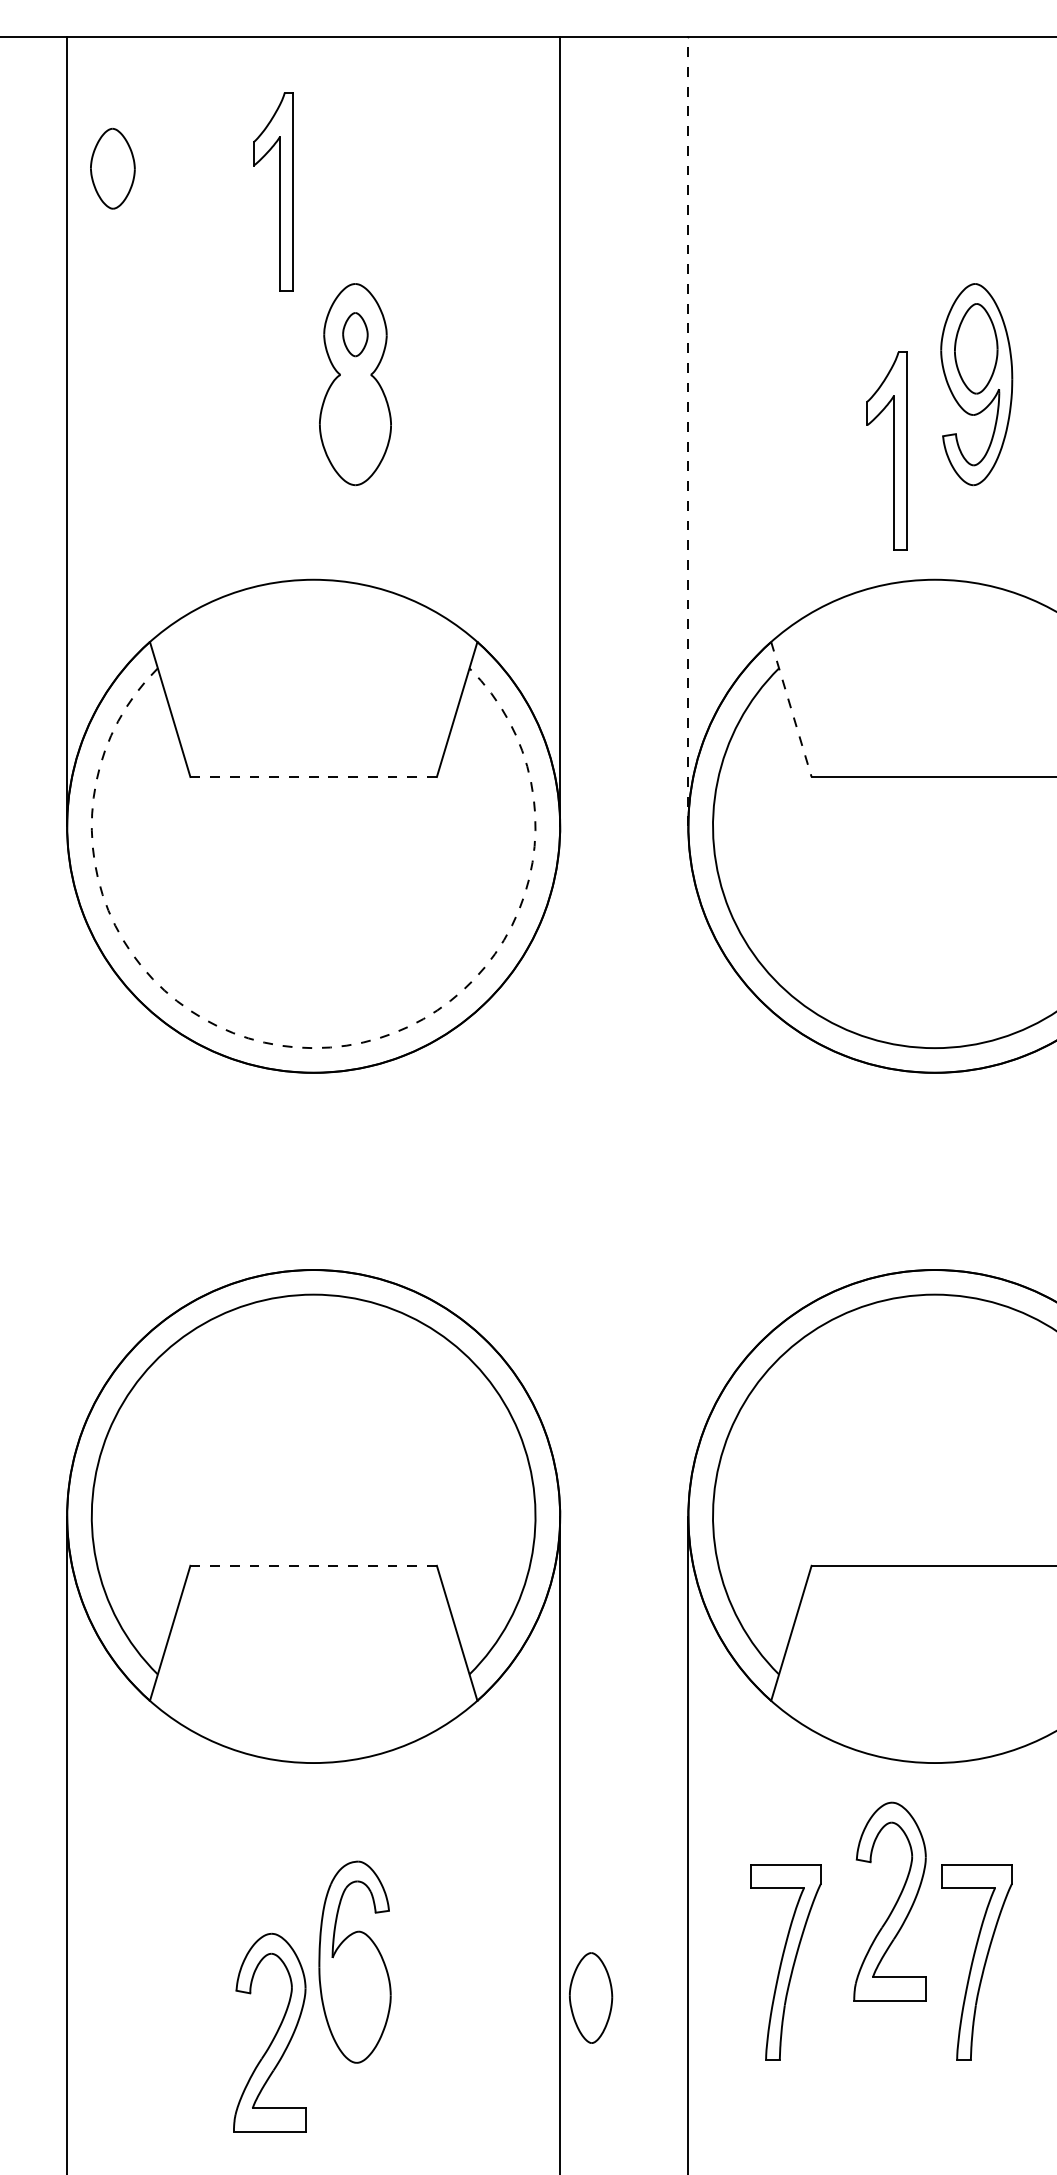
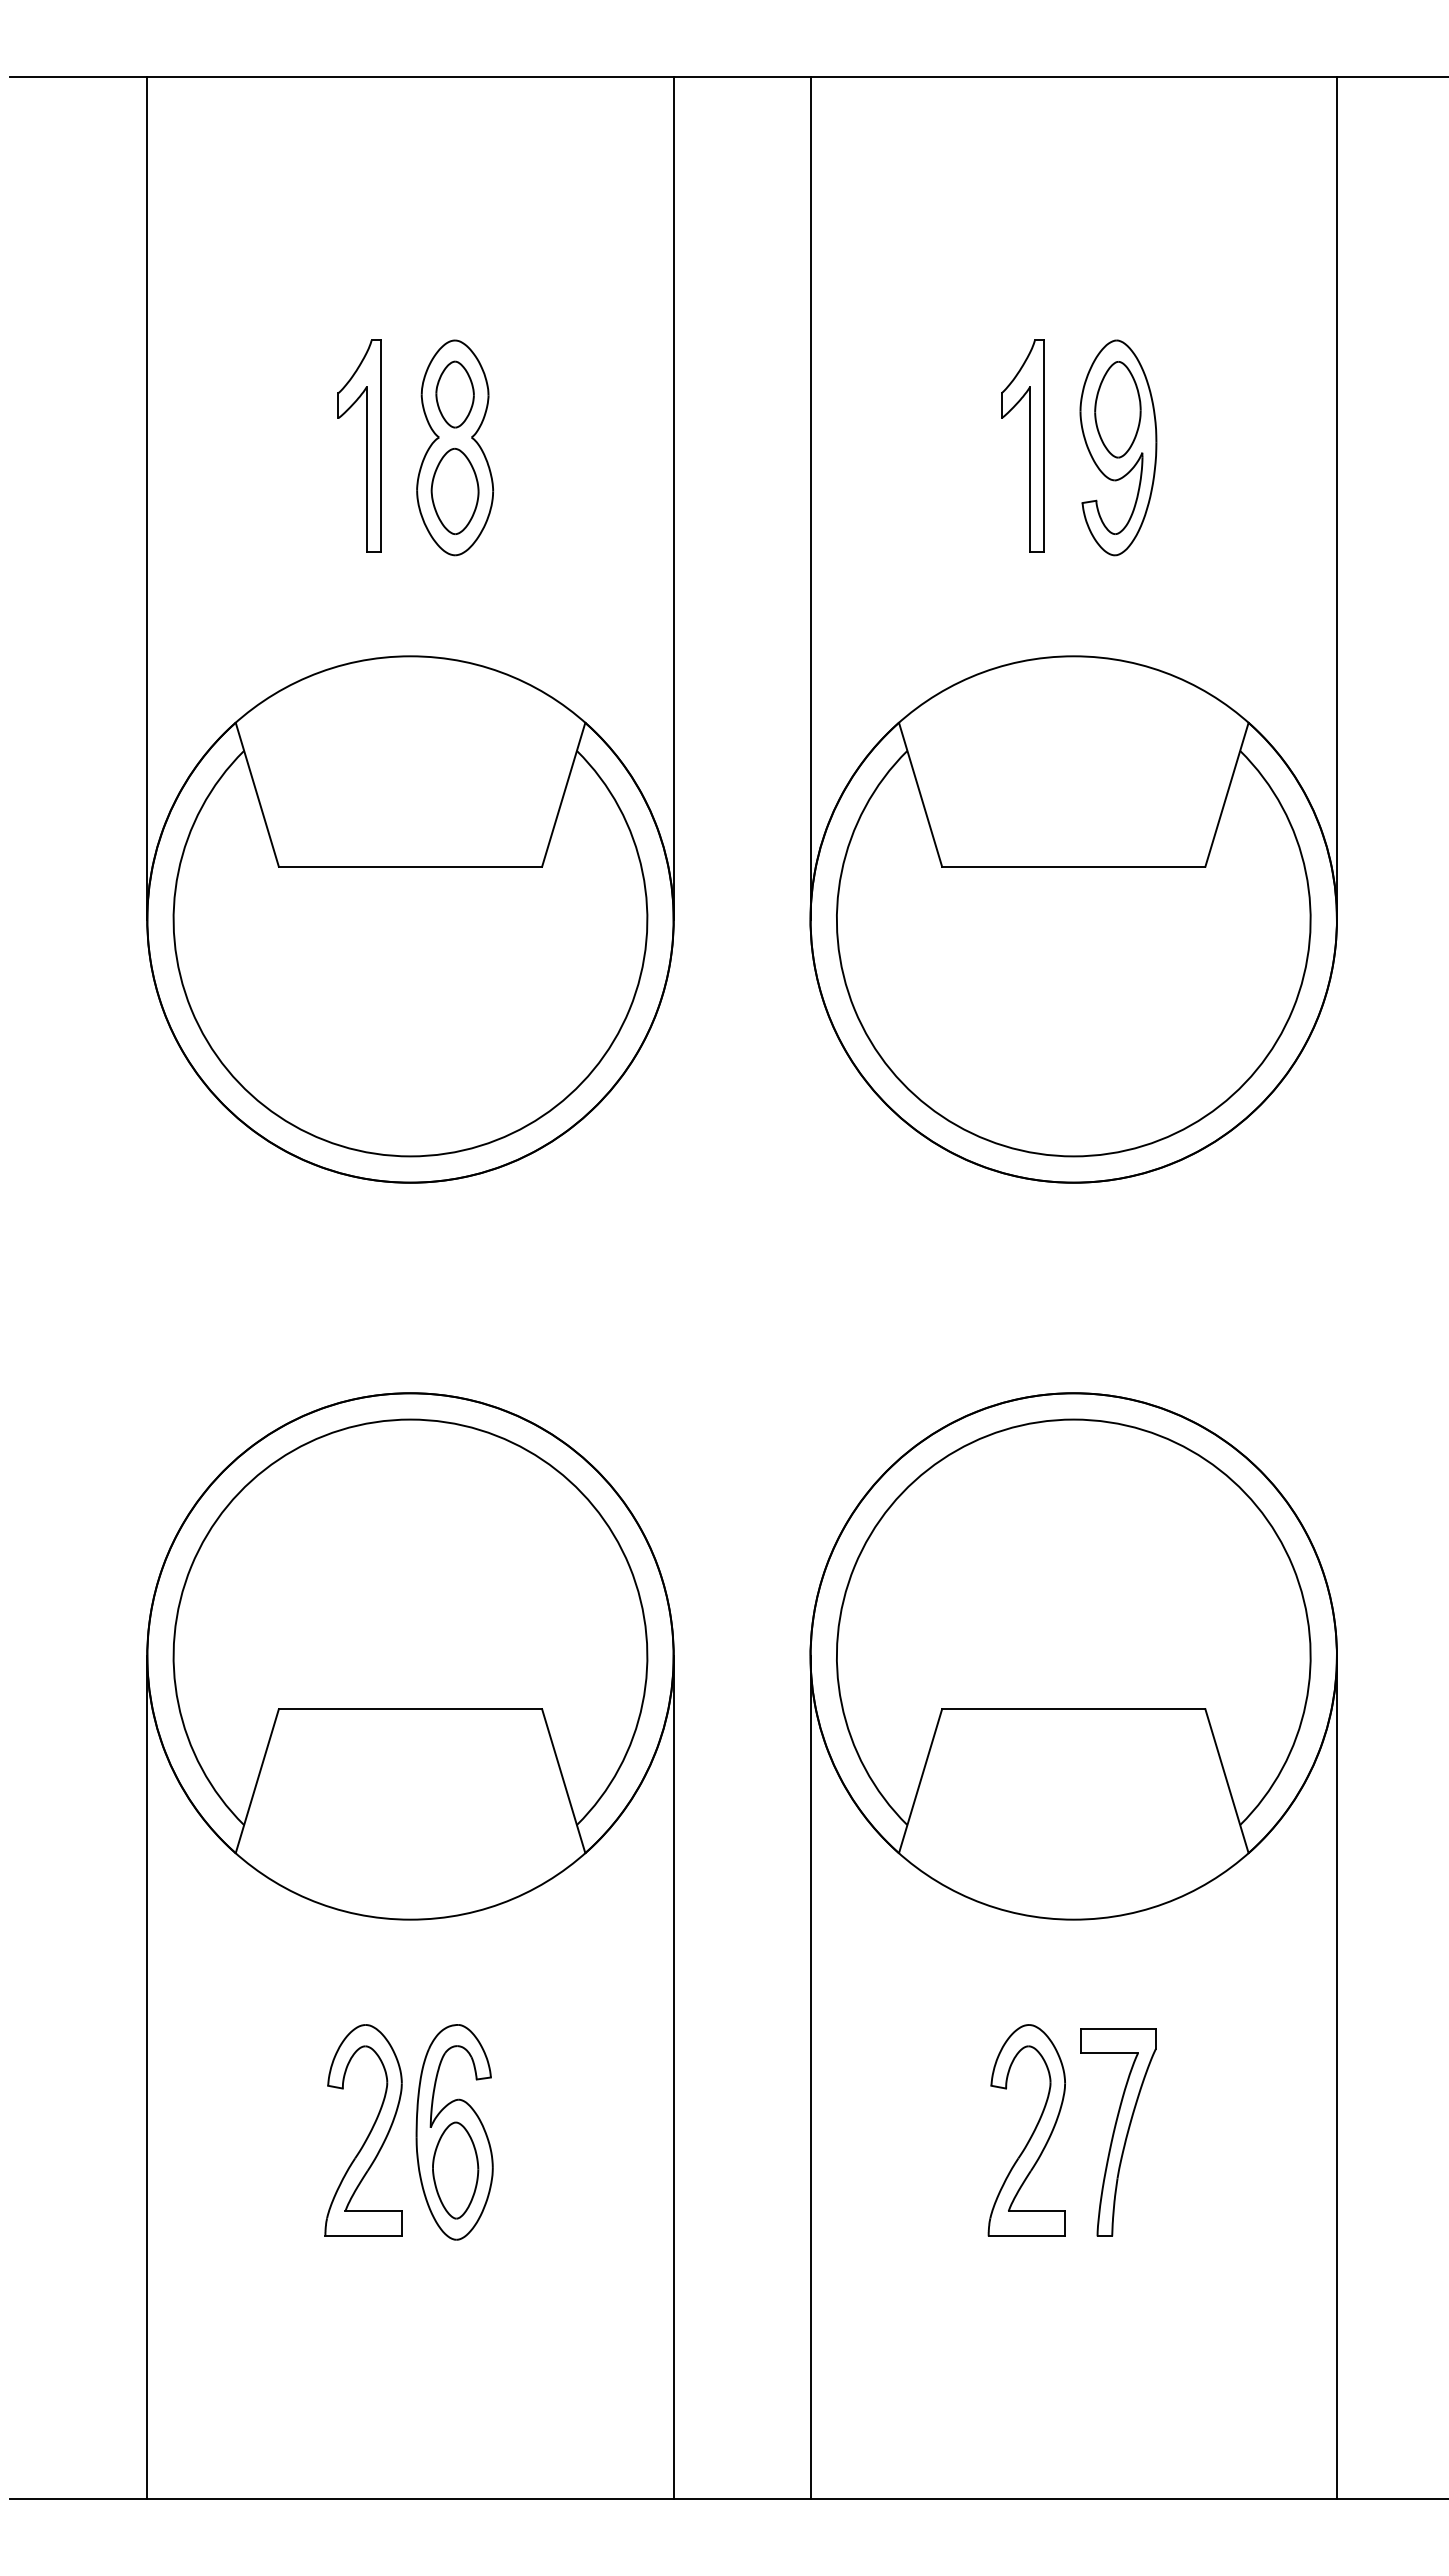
part: (112, 168) -> (454, 491), moved
part: (279, 191) -> (366, 445), moved
part: (354, 334) -> (454, 394), size x1.43
line: (688, 431) -> (810, 497), dashed -> solid
part: (893, 450) -> (1029, 445), moved
line: (791, 710) -> (920, 795), dashed -> solid
line: (313, 776) -> (410, 866), dashed -> solid
arc: (313, 1048) -> (410, 1156), dashed -> solid
line: (313, 1566) -> (410, 1709), dashed -> solid
part: (895, 1903) -> (1032, 2132), moved
part: (785, 1962) -> (914, 2132), removed
part: (590, 1997) -> (455, 2170), moved
part: (269, 2032) -> (363, 2130), moved

